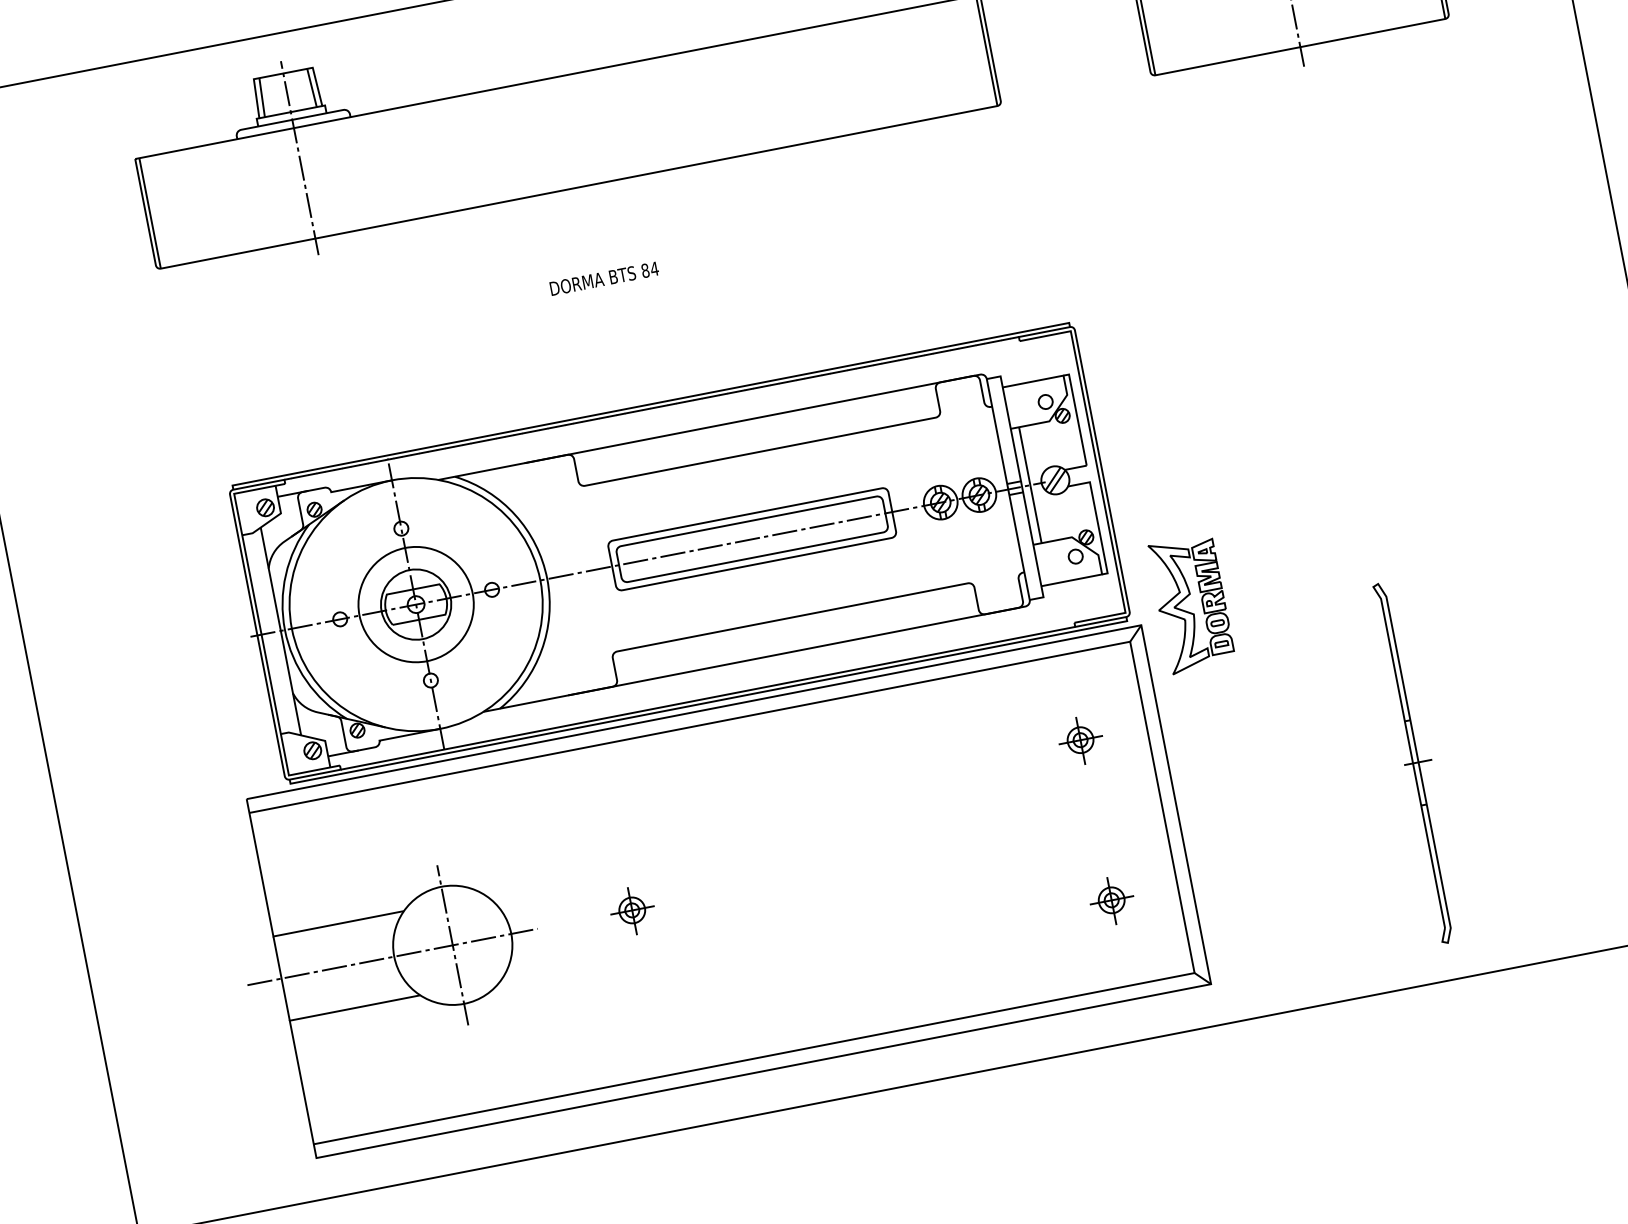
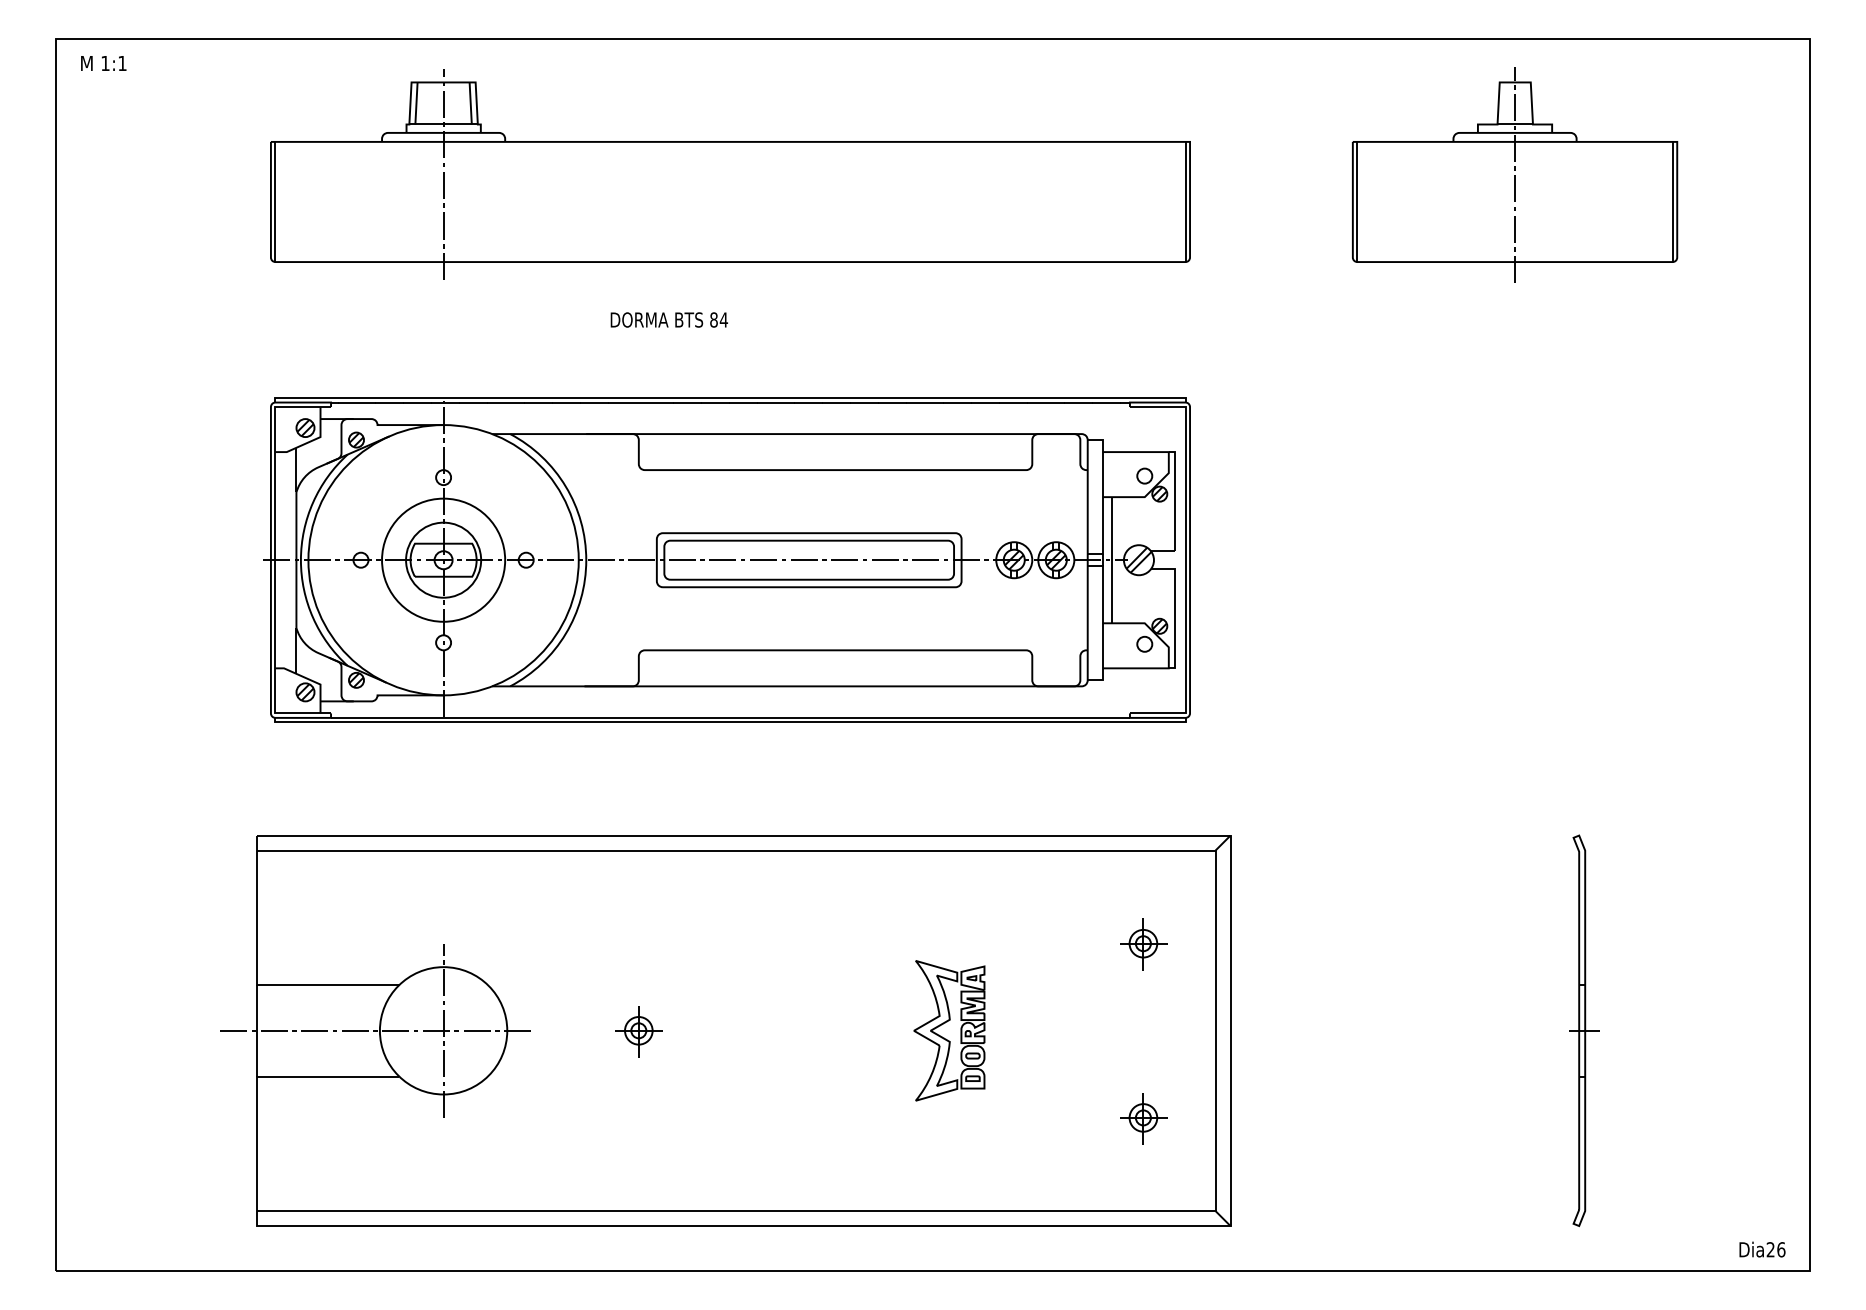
text: (603, 278) -> (668, 319), moved
part: (676, 553) -> (726, 559), moved
part: (1186, 598) -> (945, 1023), moved
part: (1417, 762) -> (1584, 1030), moved

